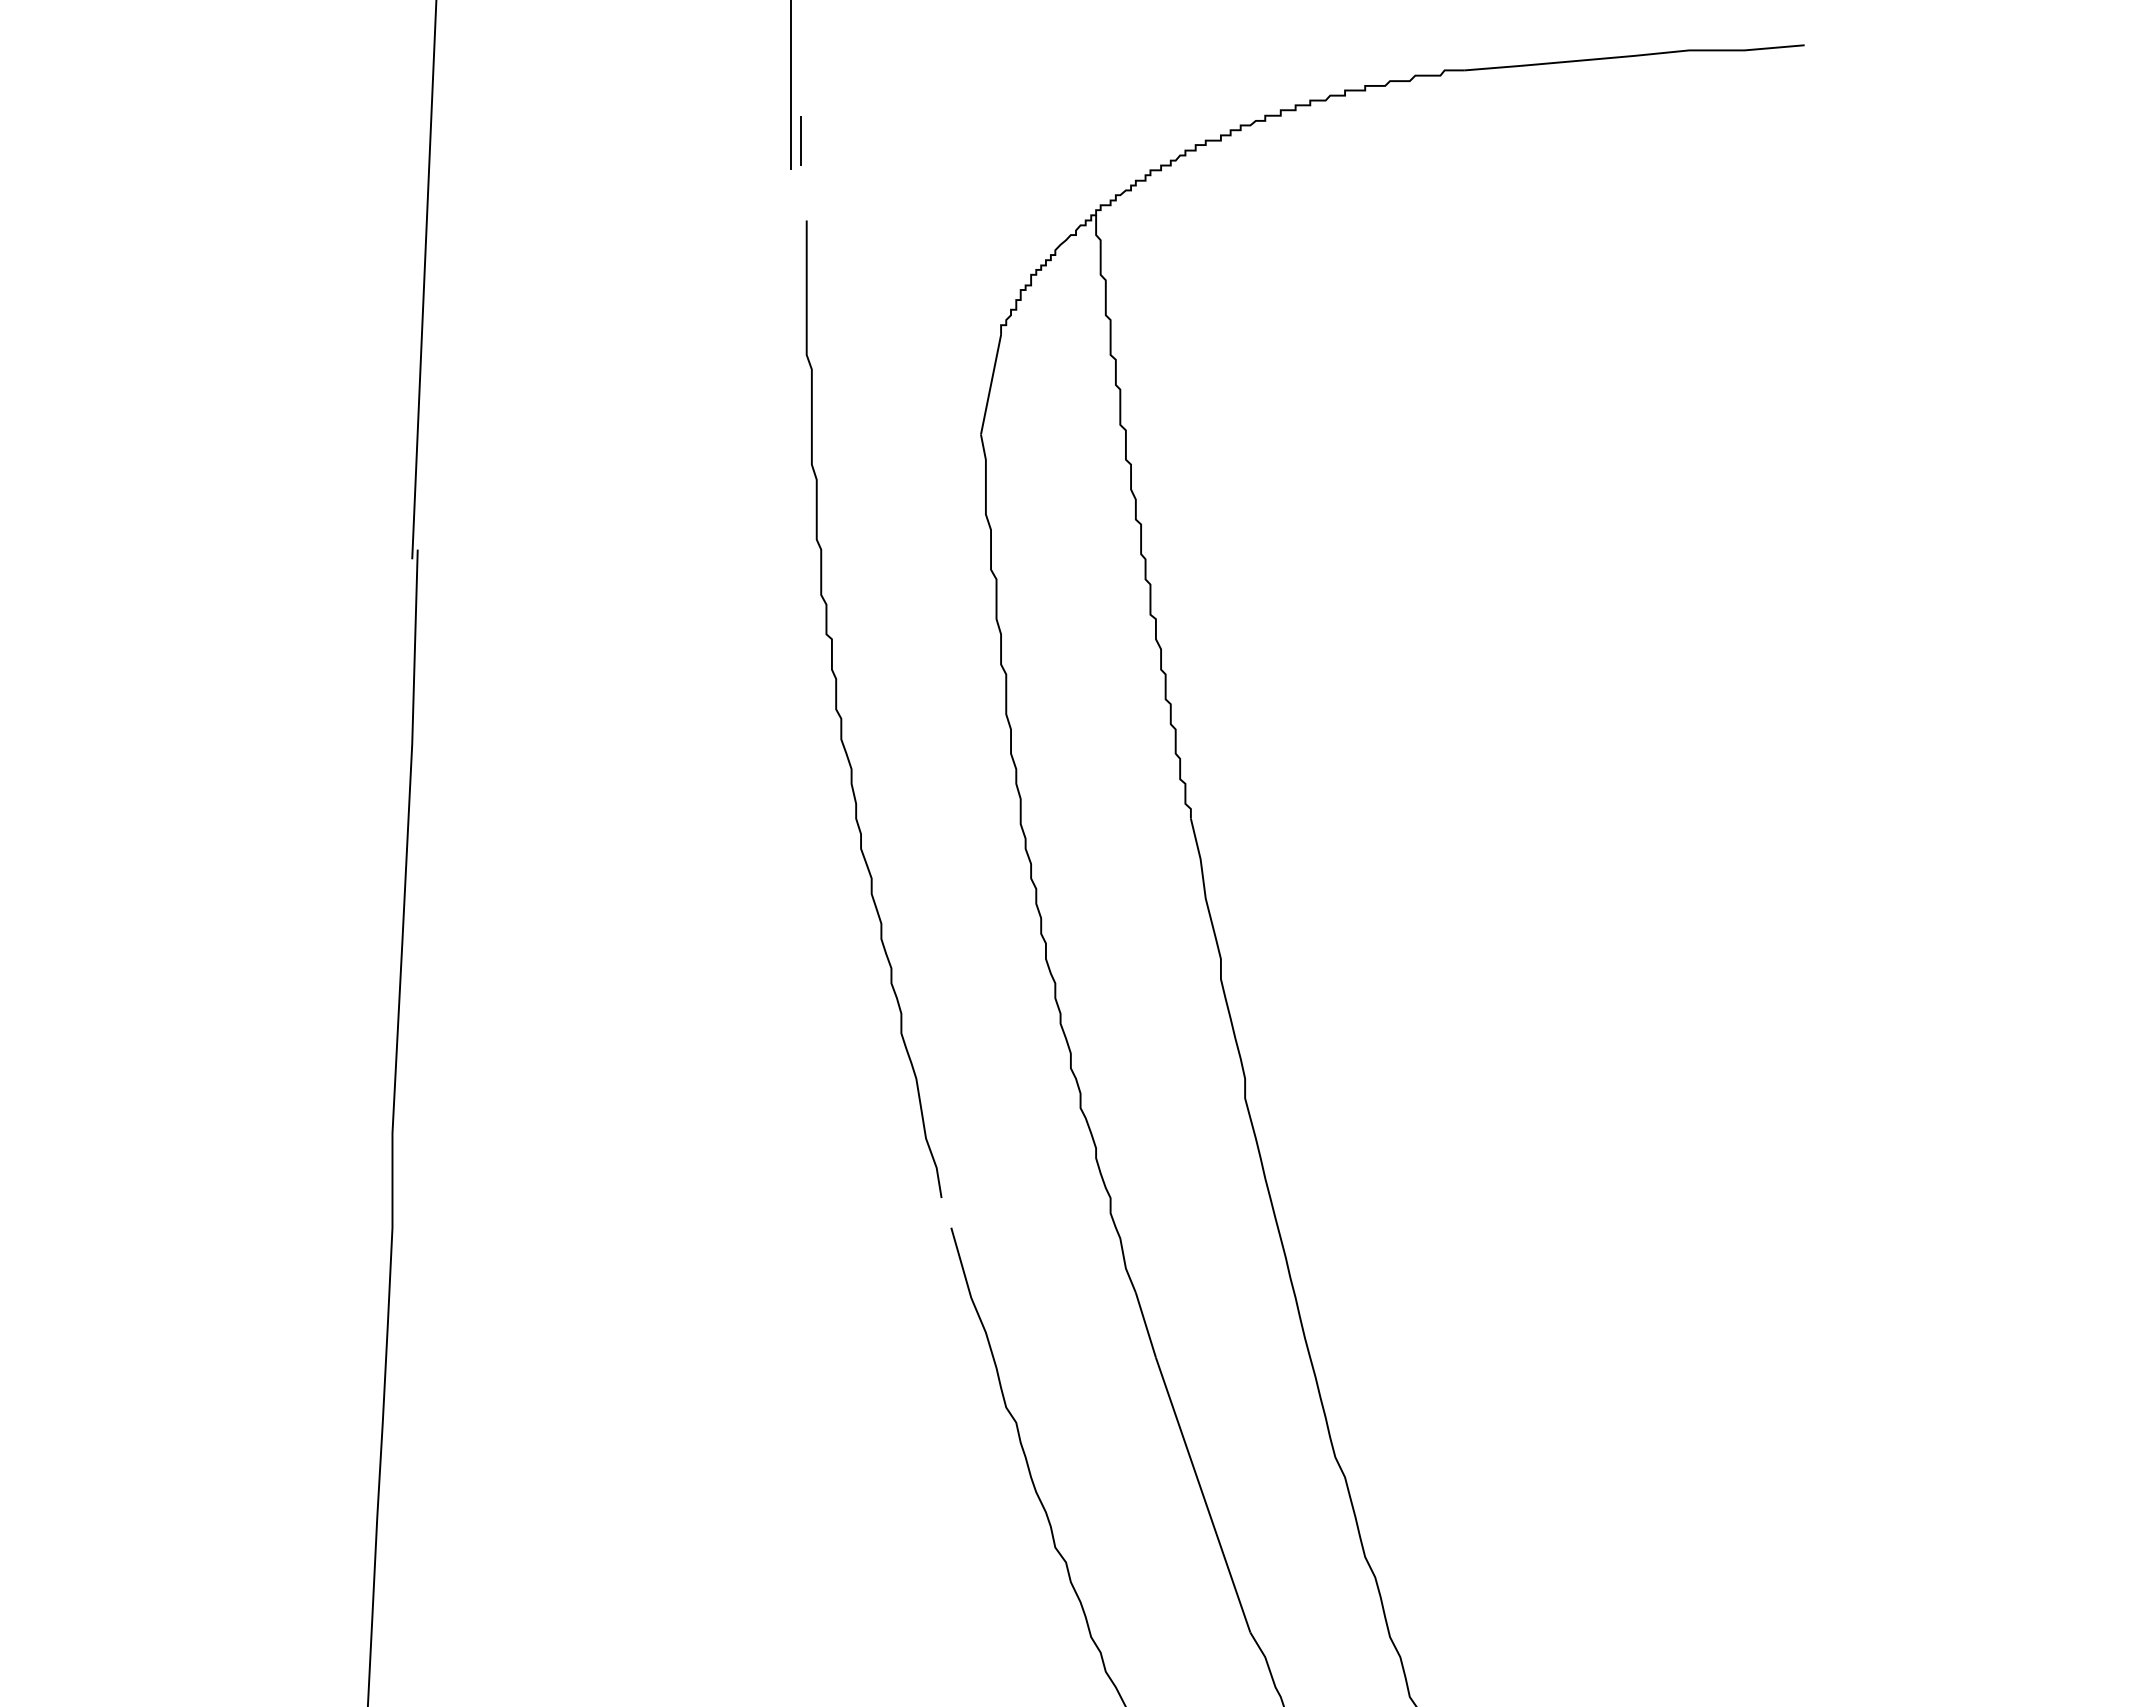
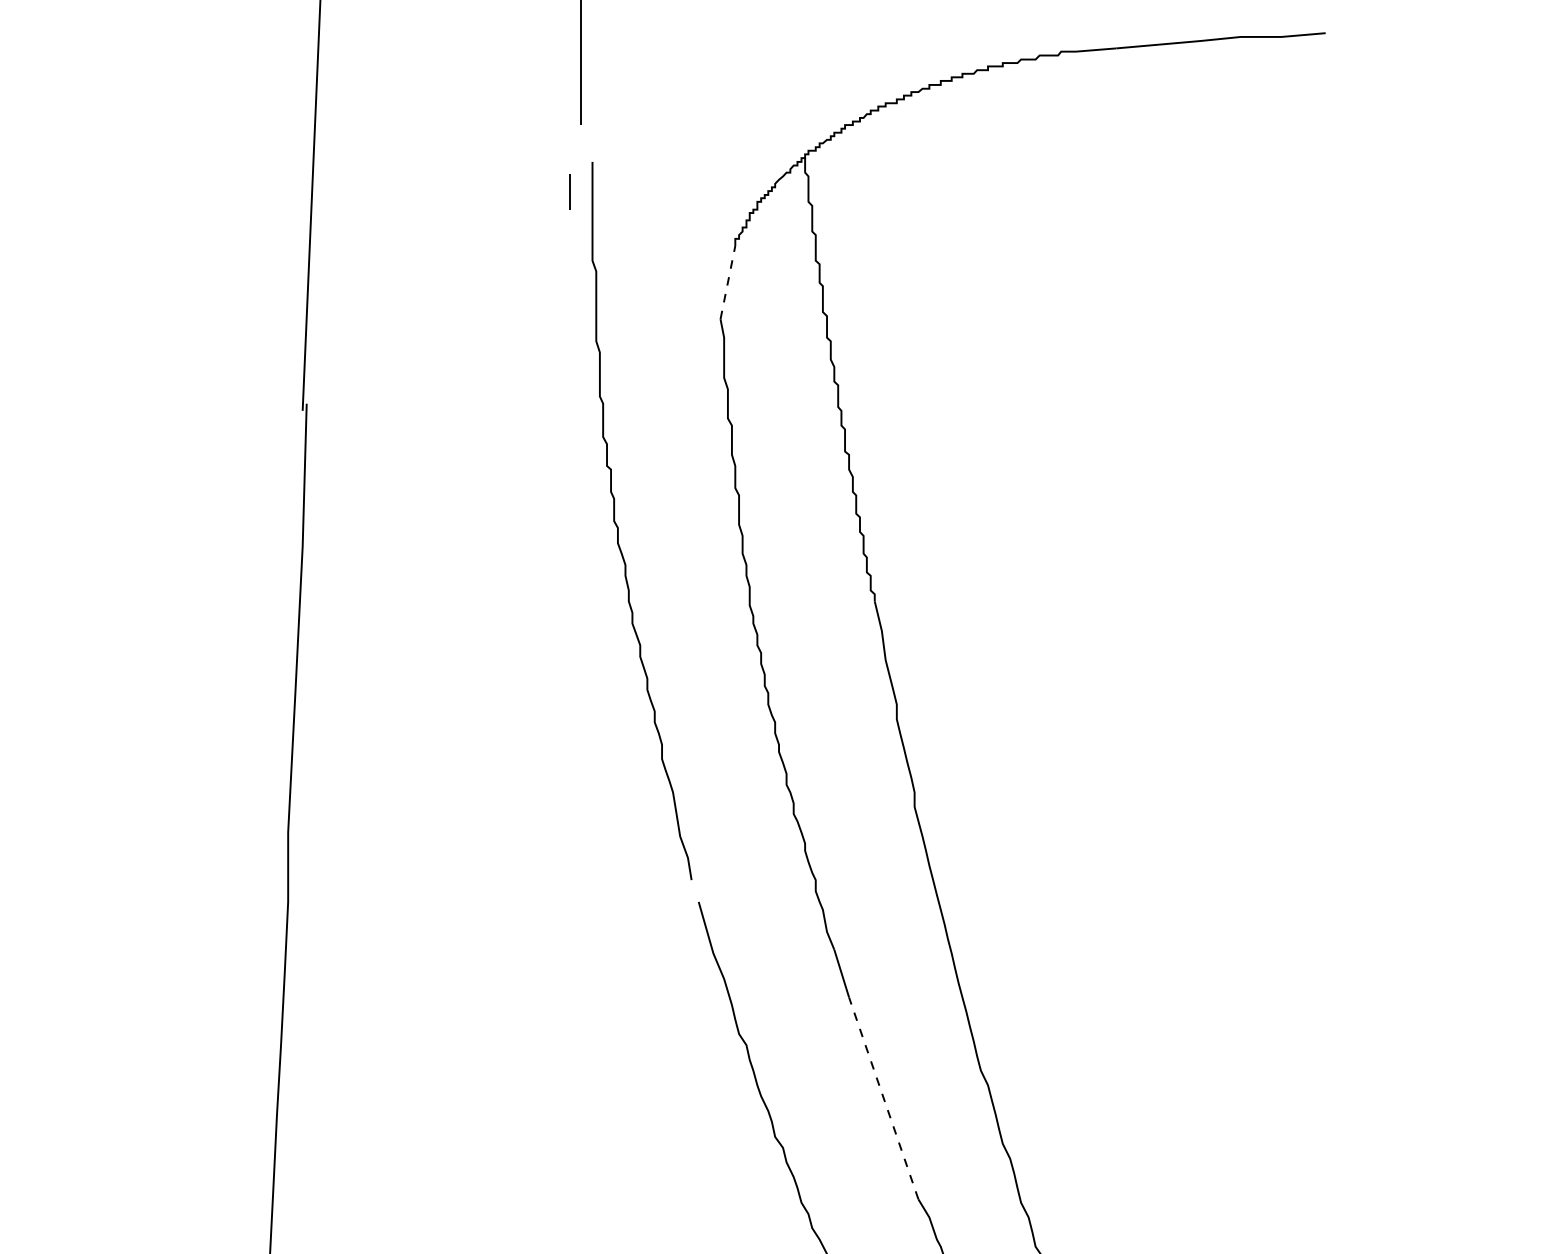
line: (800, 140) -> (569, 192), moved
line: (991, 384) -> (728, 282), solid -> dashed
line: (1203, 1494) -> (884, 1097), solid -> dashed

